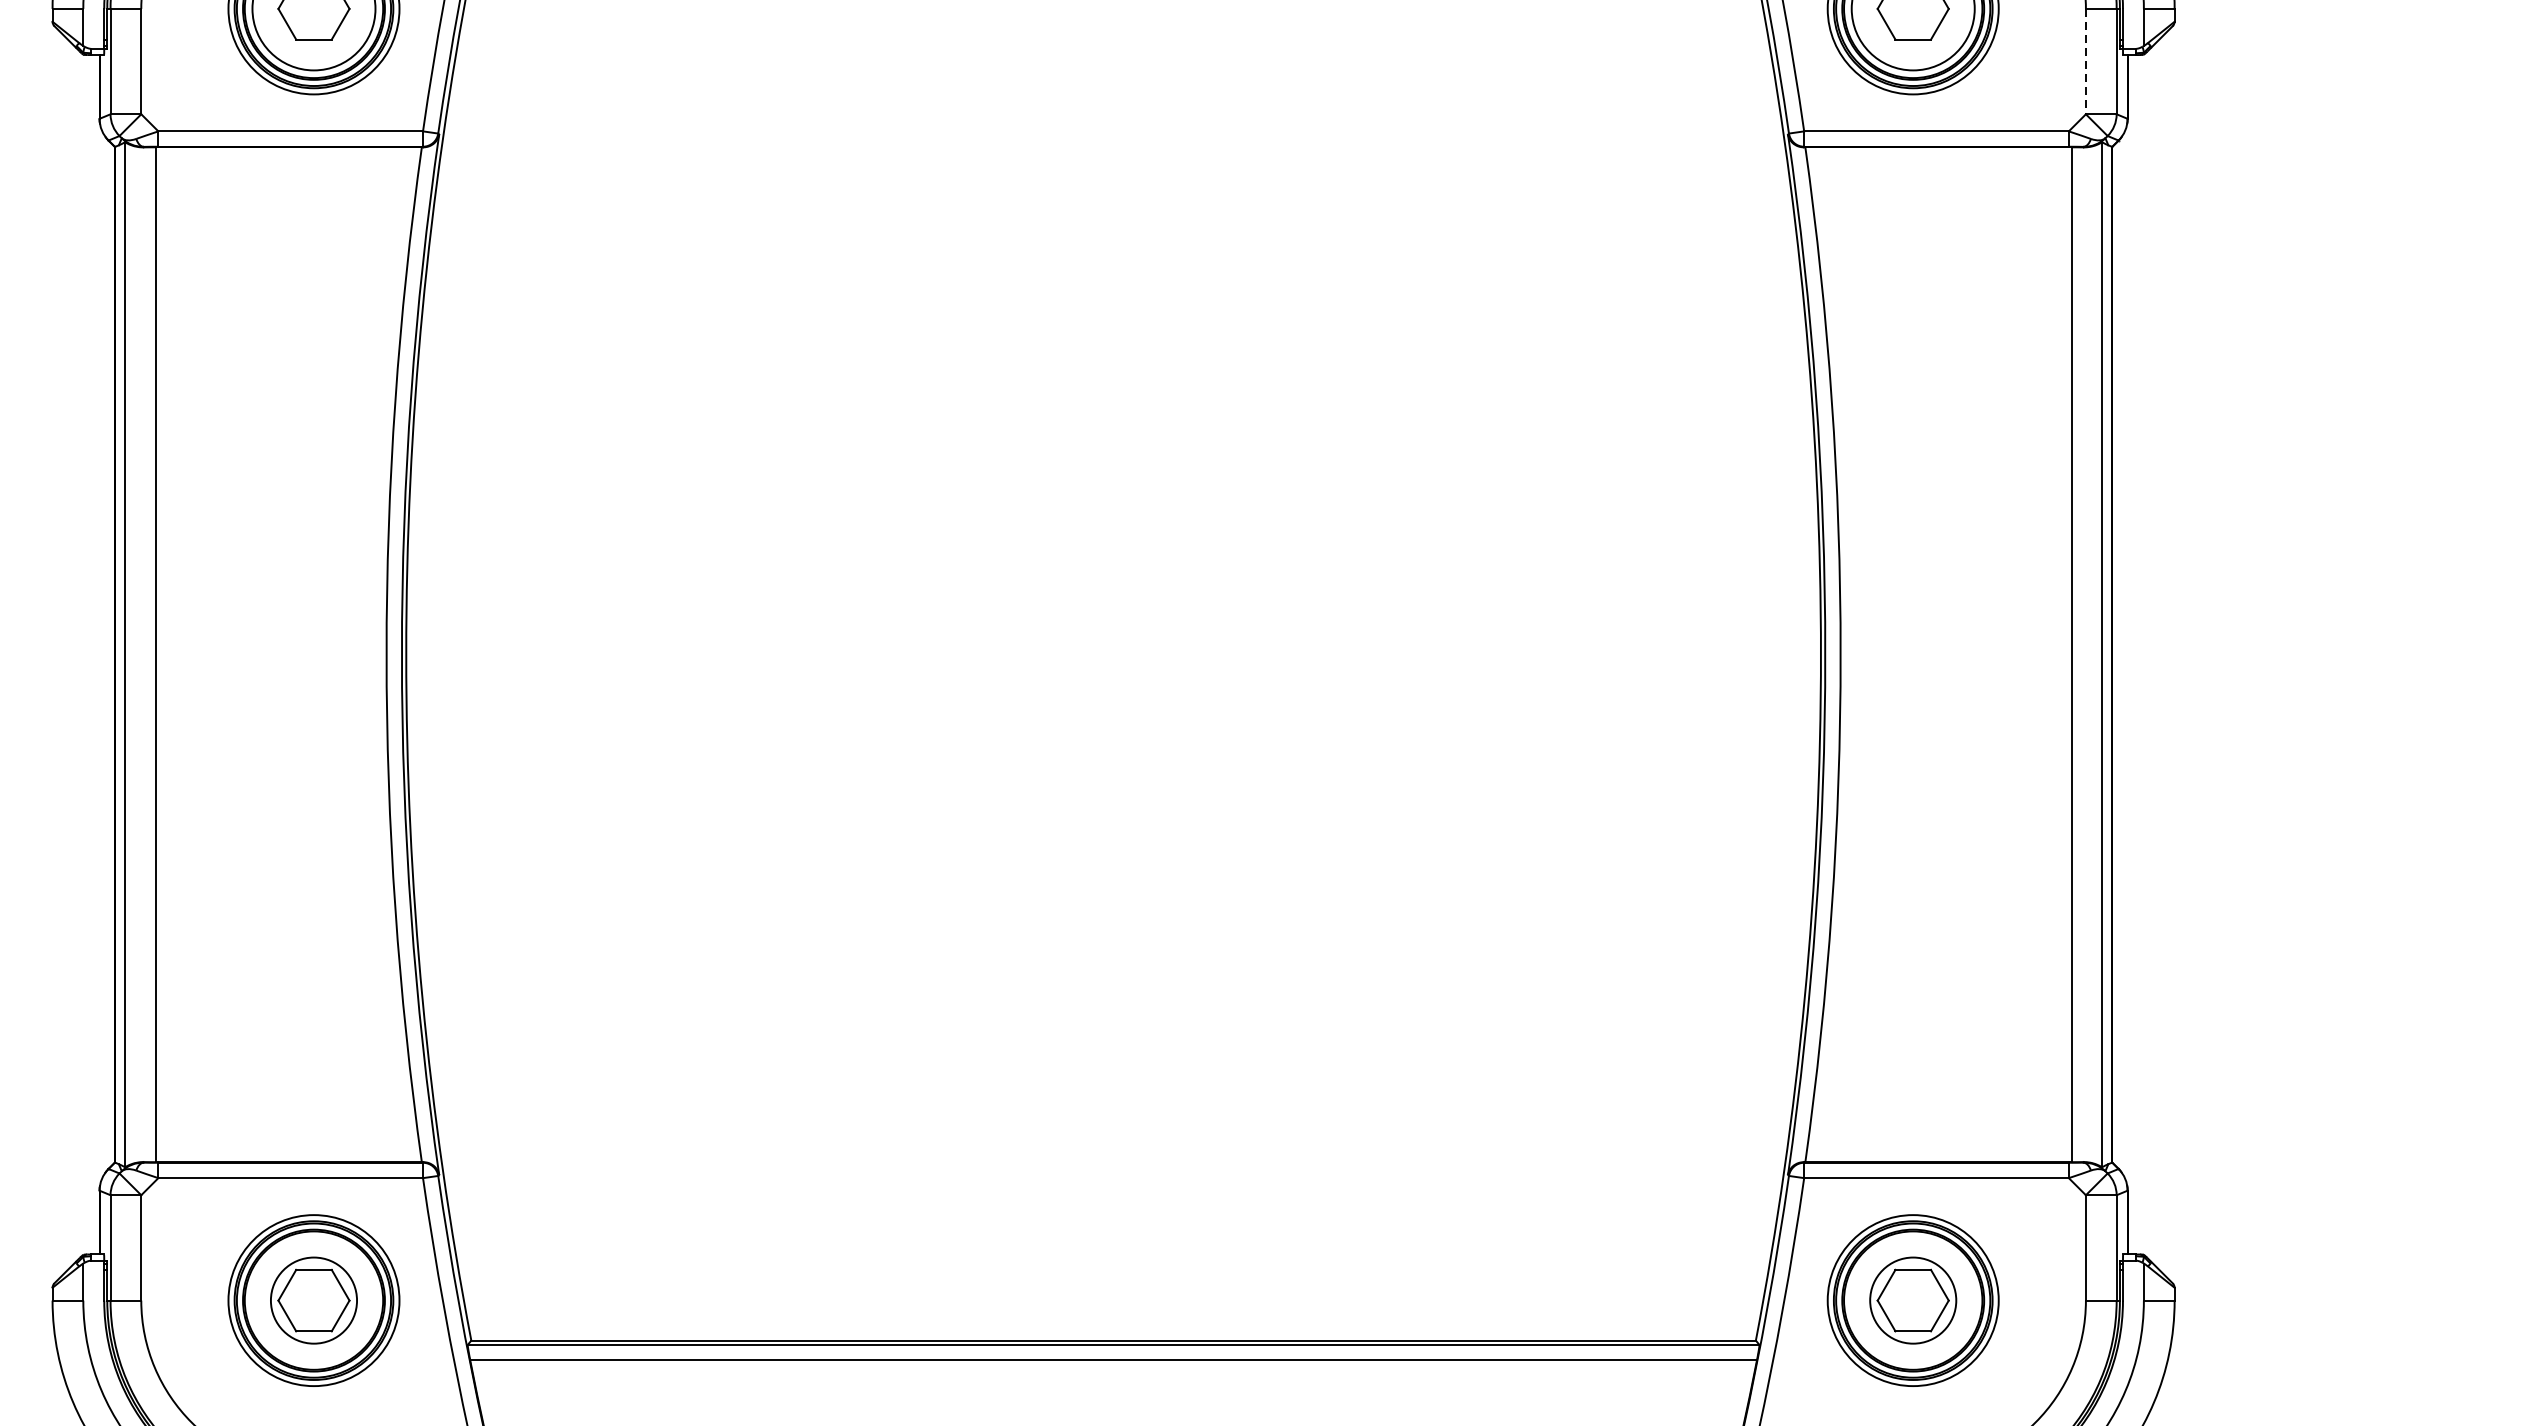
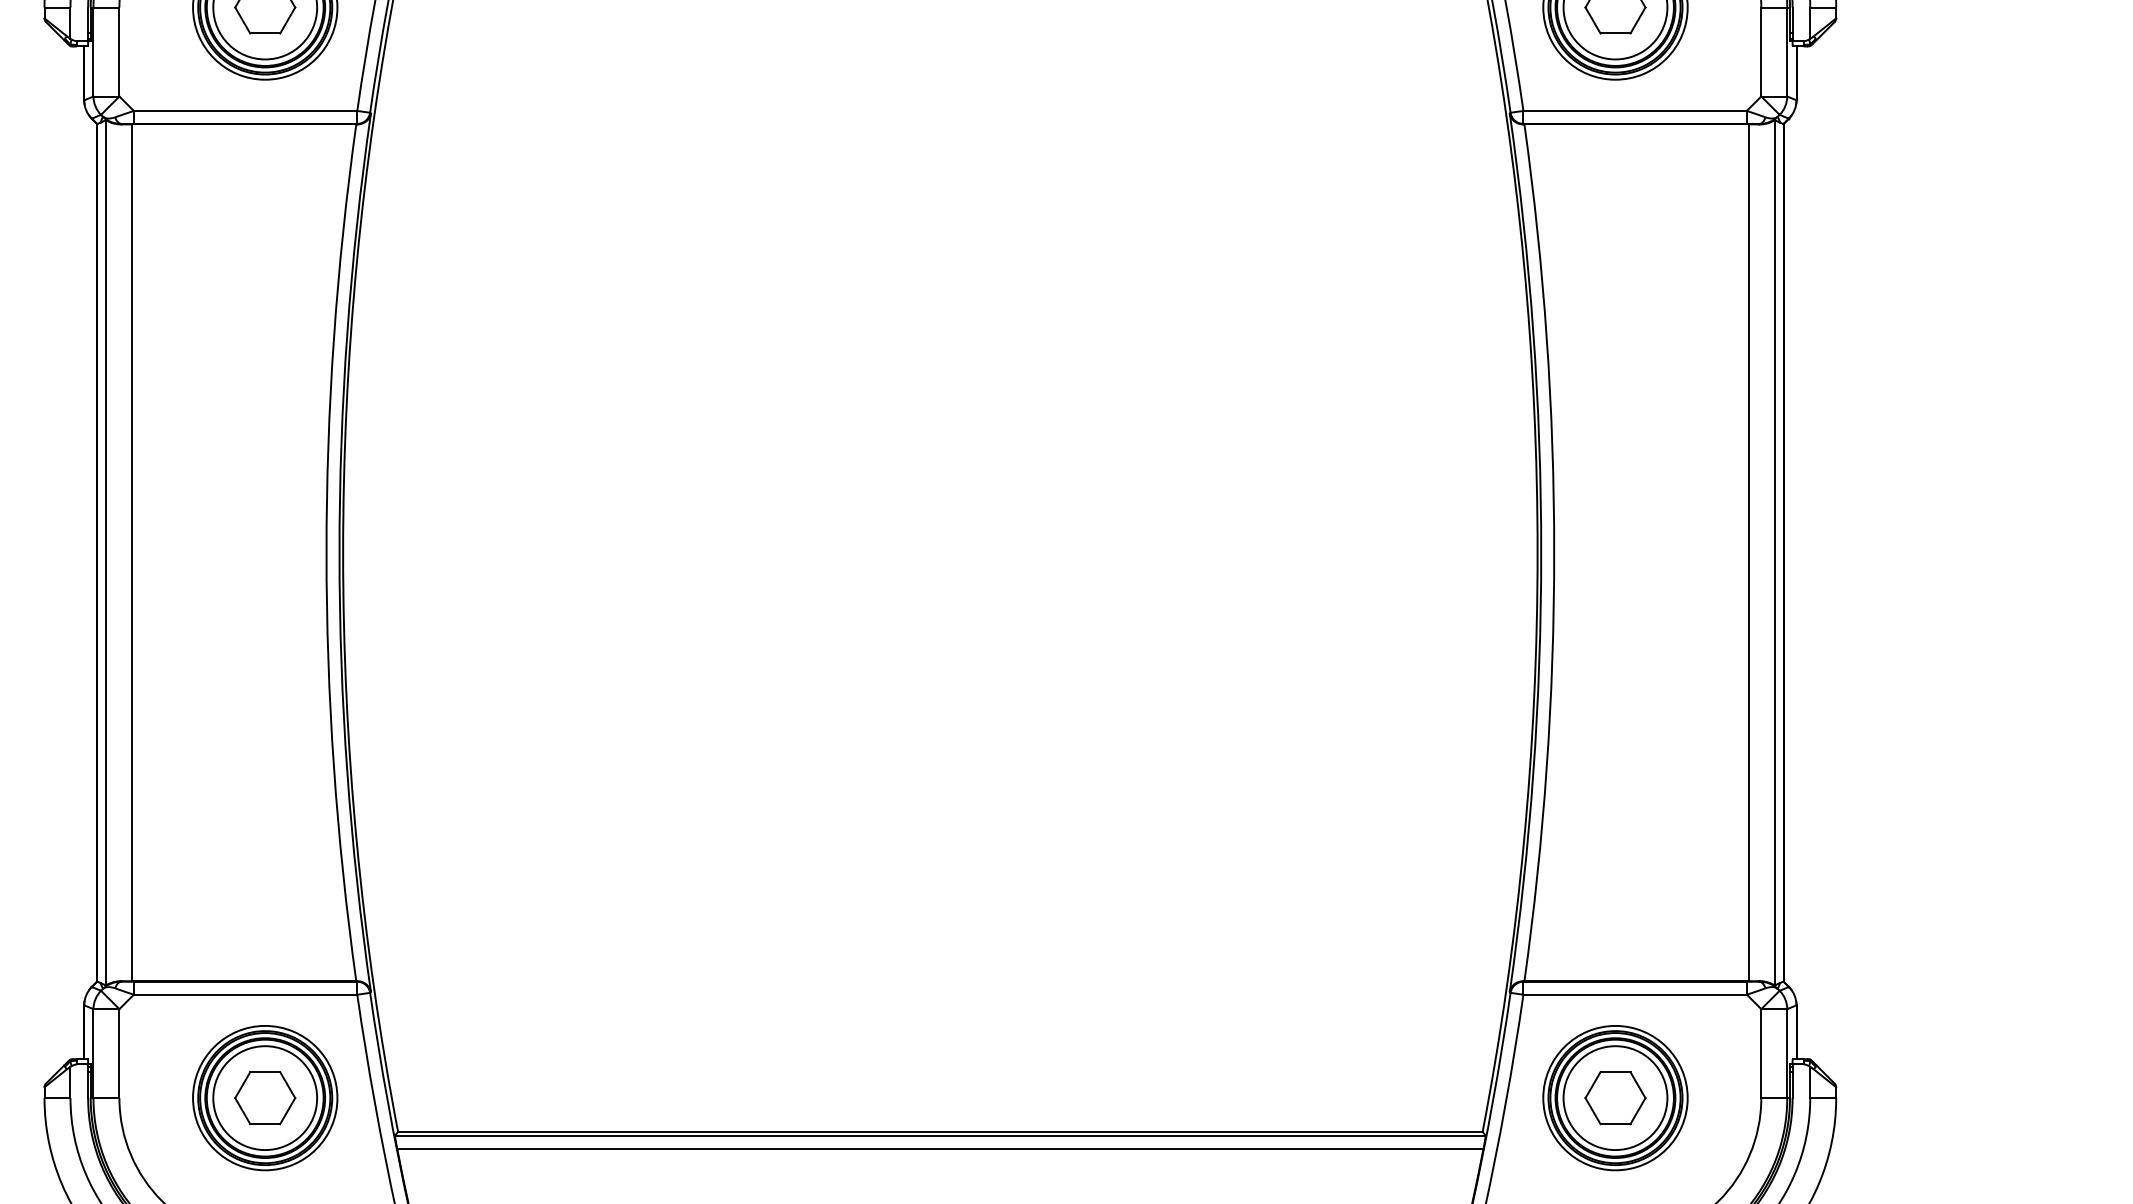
line: (2086, 62) -> (1761, 52), dashed -> solid
circle: (314, 1301) -> (265, 1098), size x1.43
circle: (1913, 1301) -> (1615, 1098), size x1.43

